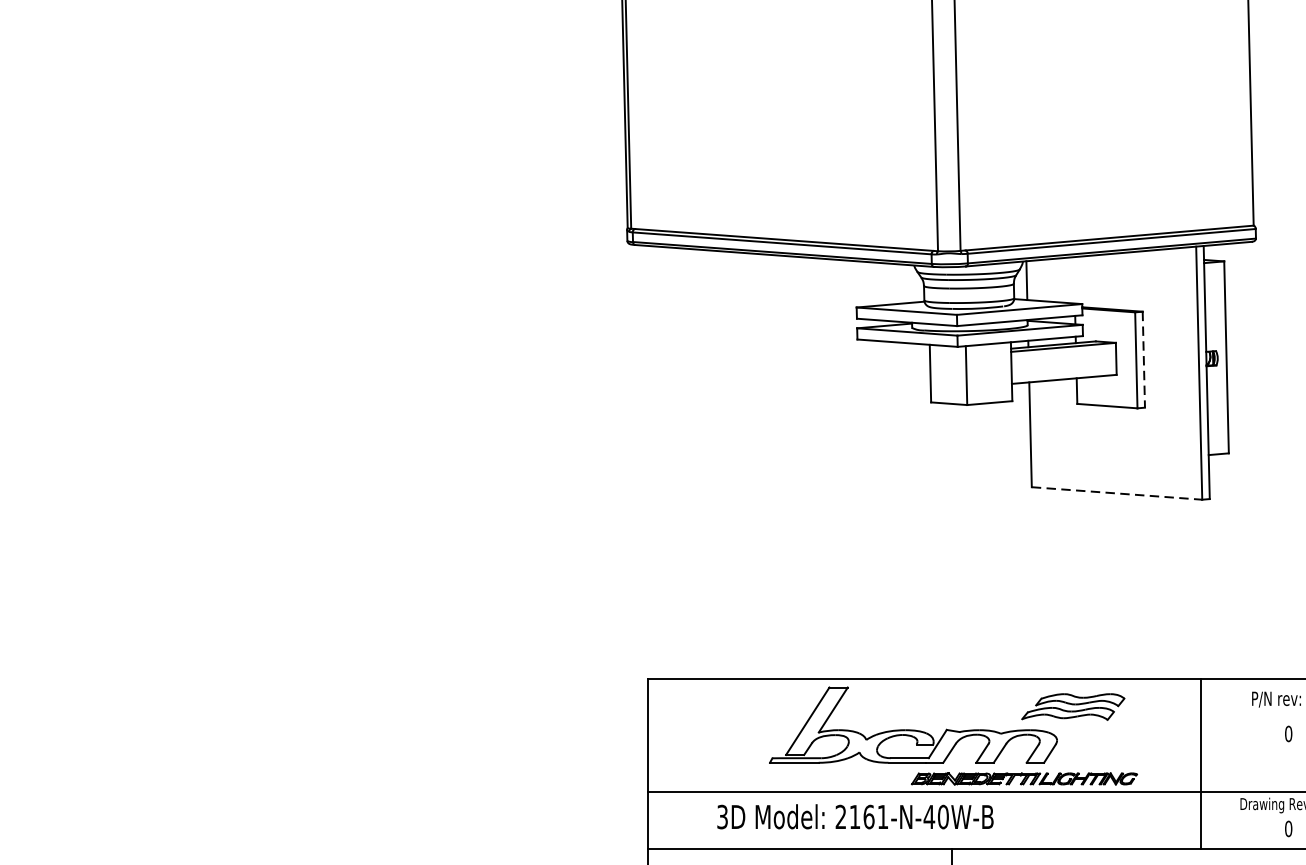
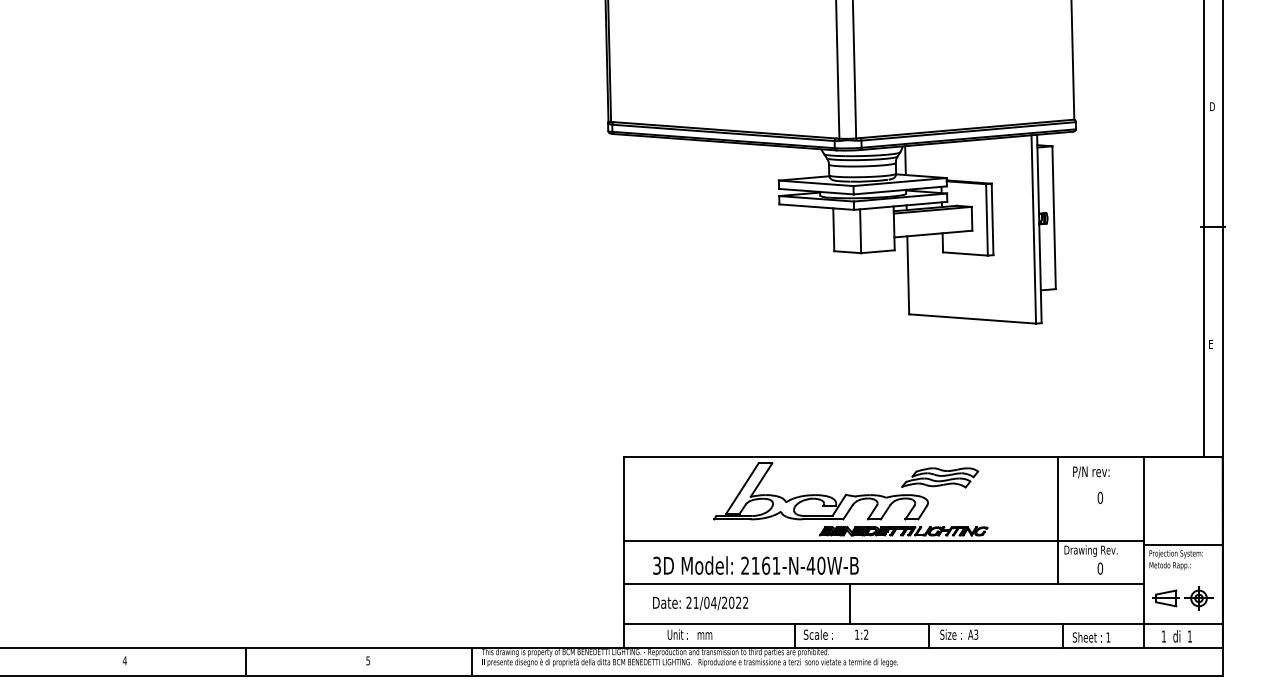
line: (1143, 359) -> (992, 219), dashed -> solid
line: (1116, 492) -> (972, 318), dashed -> solid
line: (1200, 762) -> (1057, 519), moved
text: (854, 816) -> (755, 565), moved

